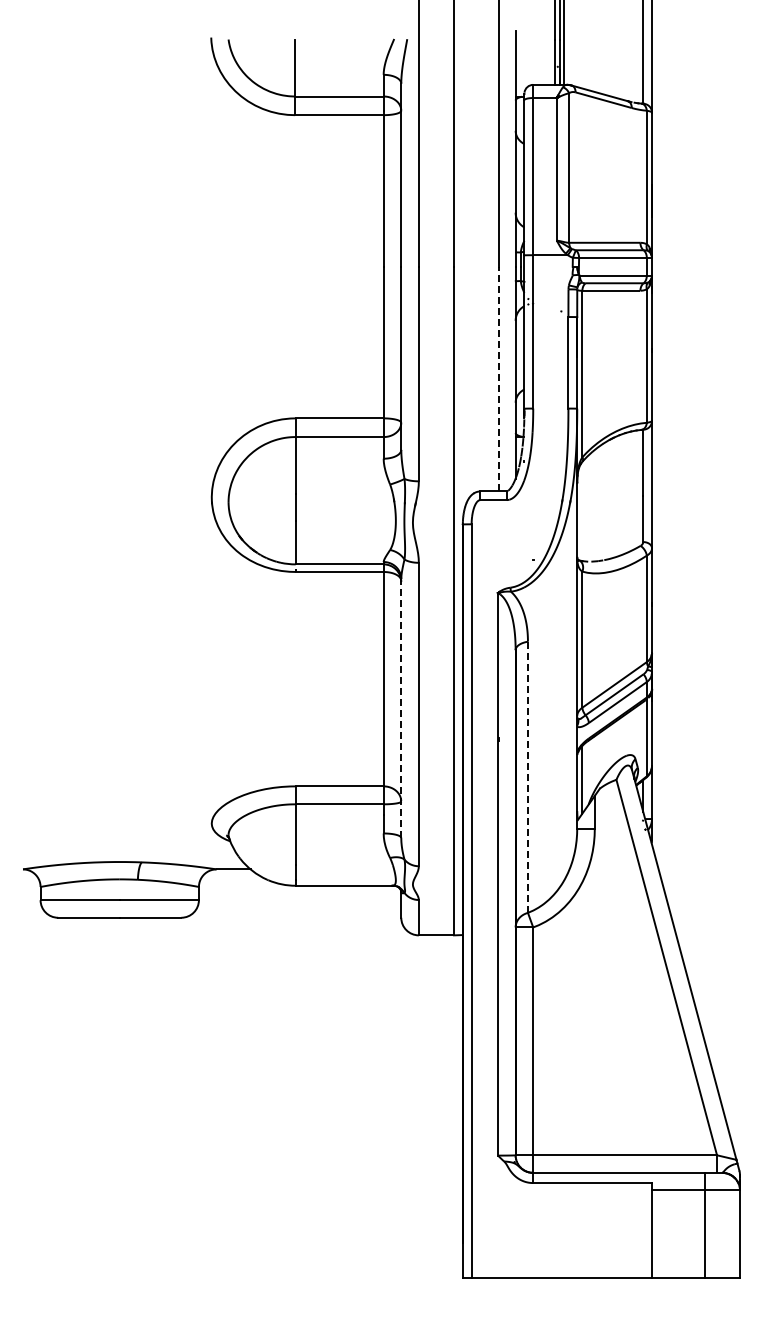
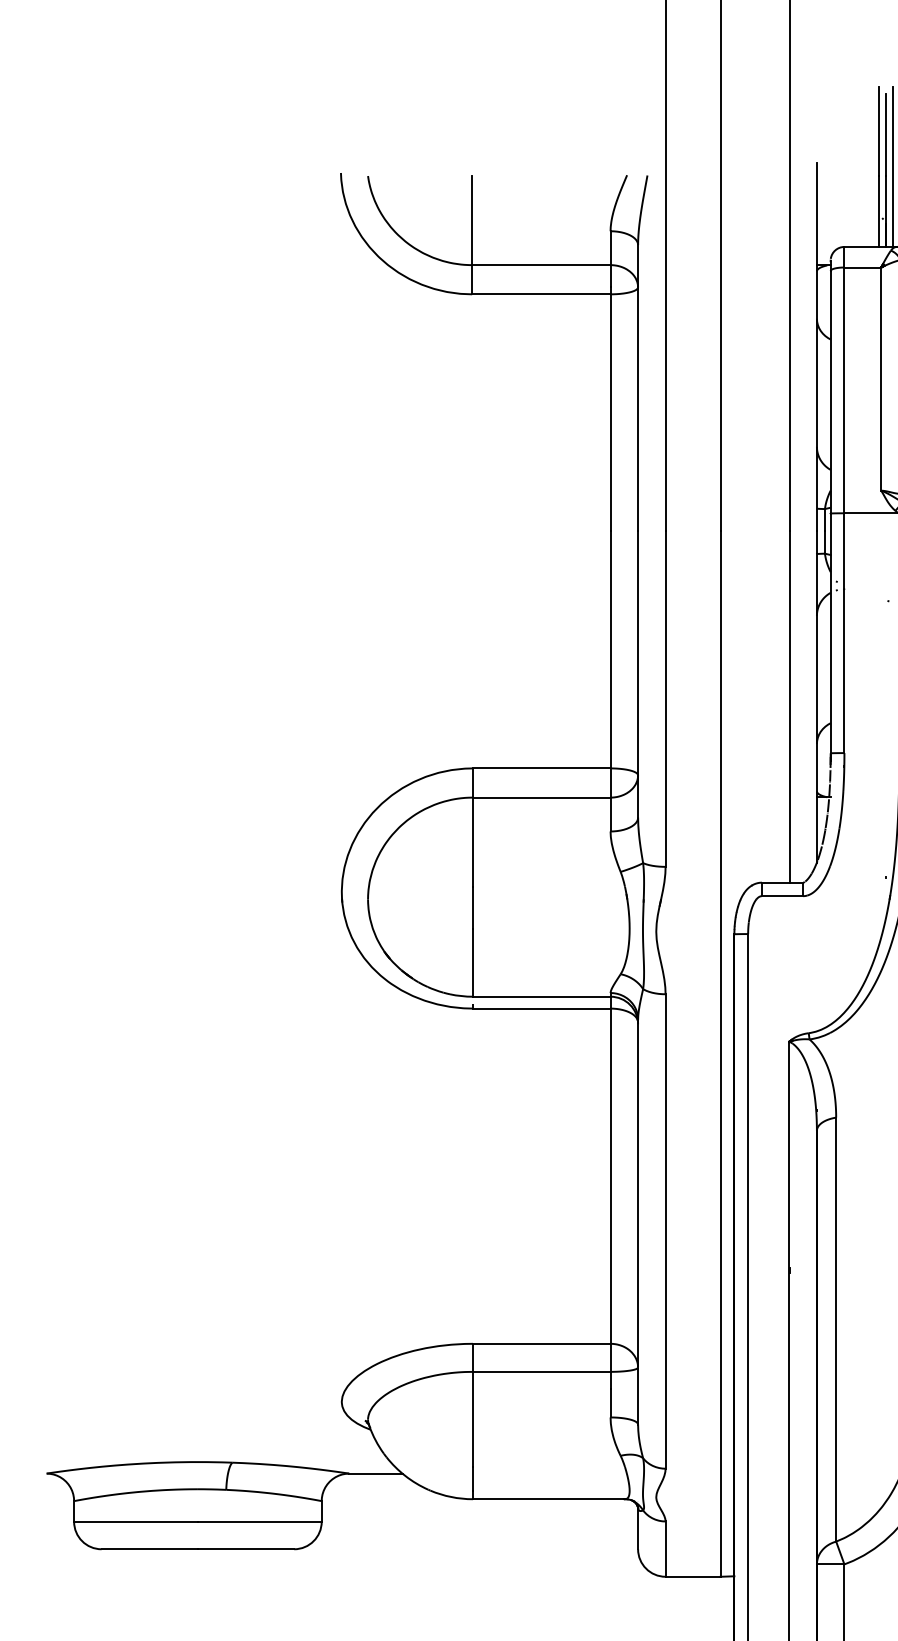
line: (498, 378) -> (790, 706), dashed -> solid
line: (401, 708) -> (638, 1222), dashed -> solid
line: (527, 777) -> (835, 1329), dashed -> solid

